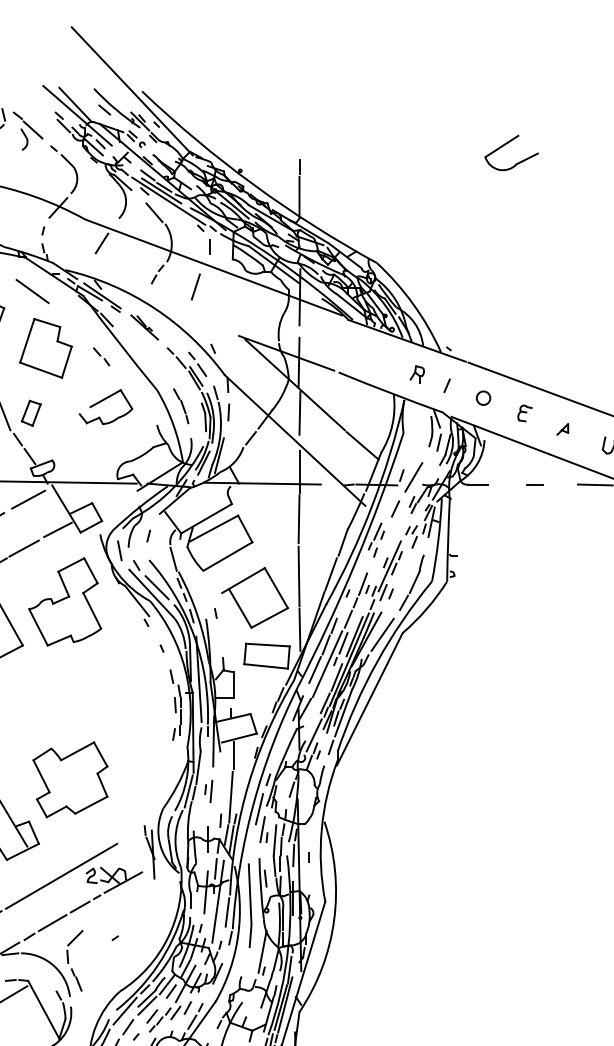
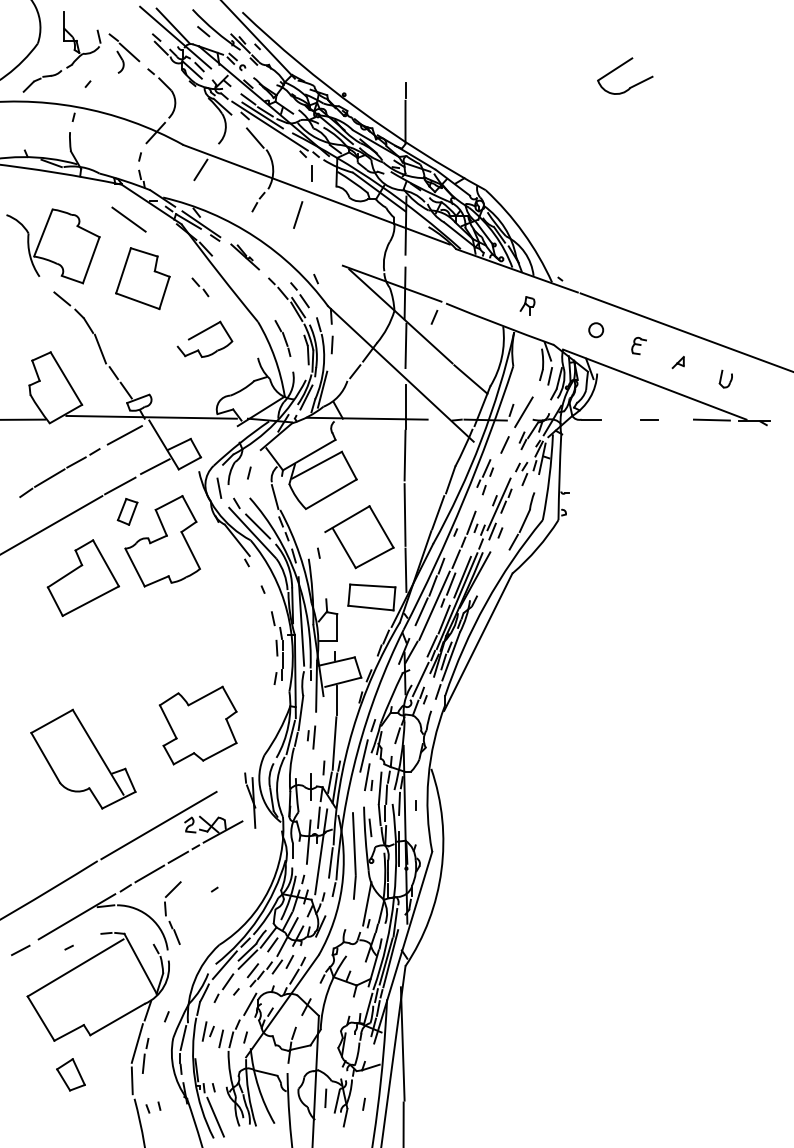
line: (447, 385) -> (434, 317), moved
part: (31, 412) -> (127, 511), moved
line: (382, 634) -> (491, 574), removed
part: (69, 779) -> (197, 725), moved

